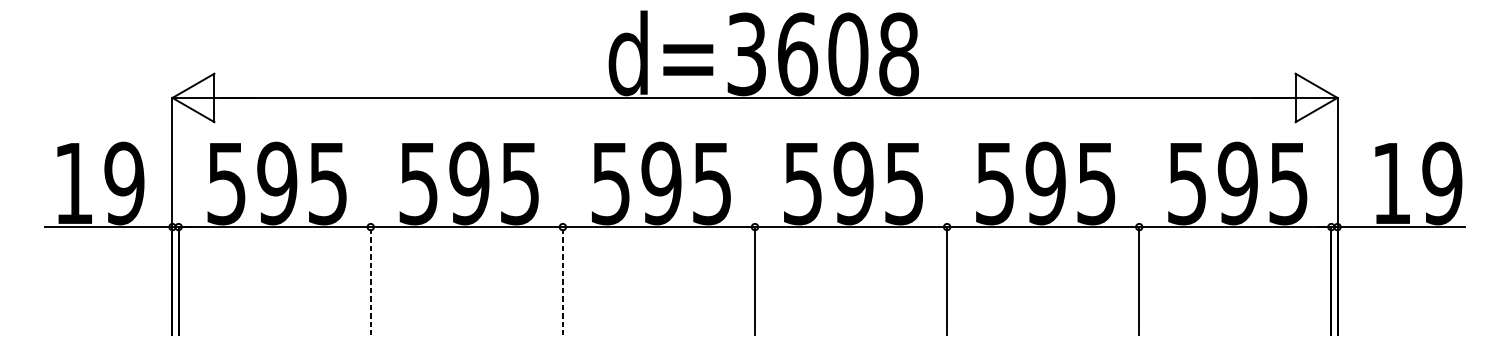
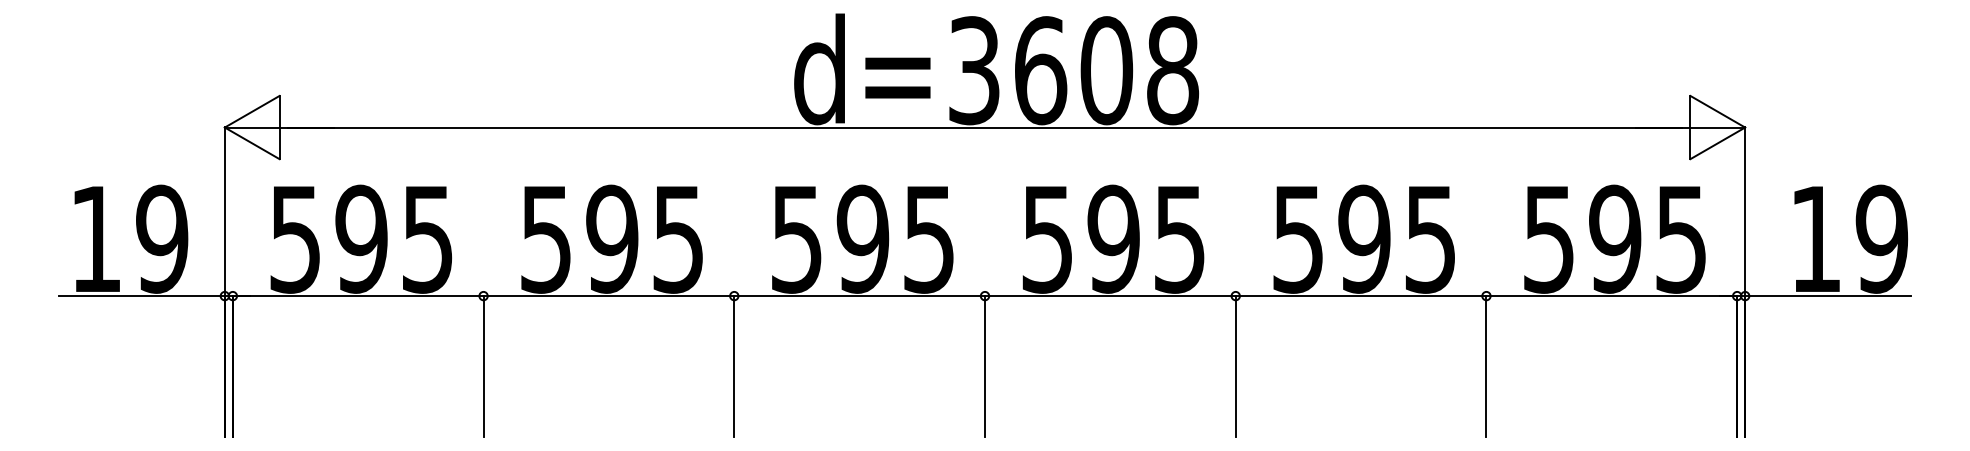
line: (370, 281) -> (483, 366), dashed -> solid
line: (563, 281) -> (734, 366), dashed -> solid

